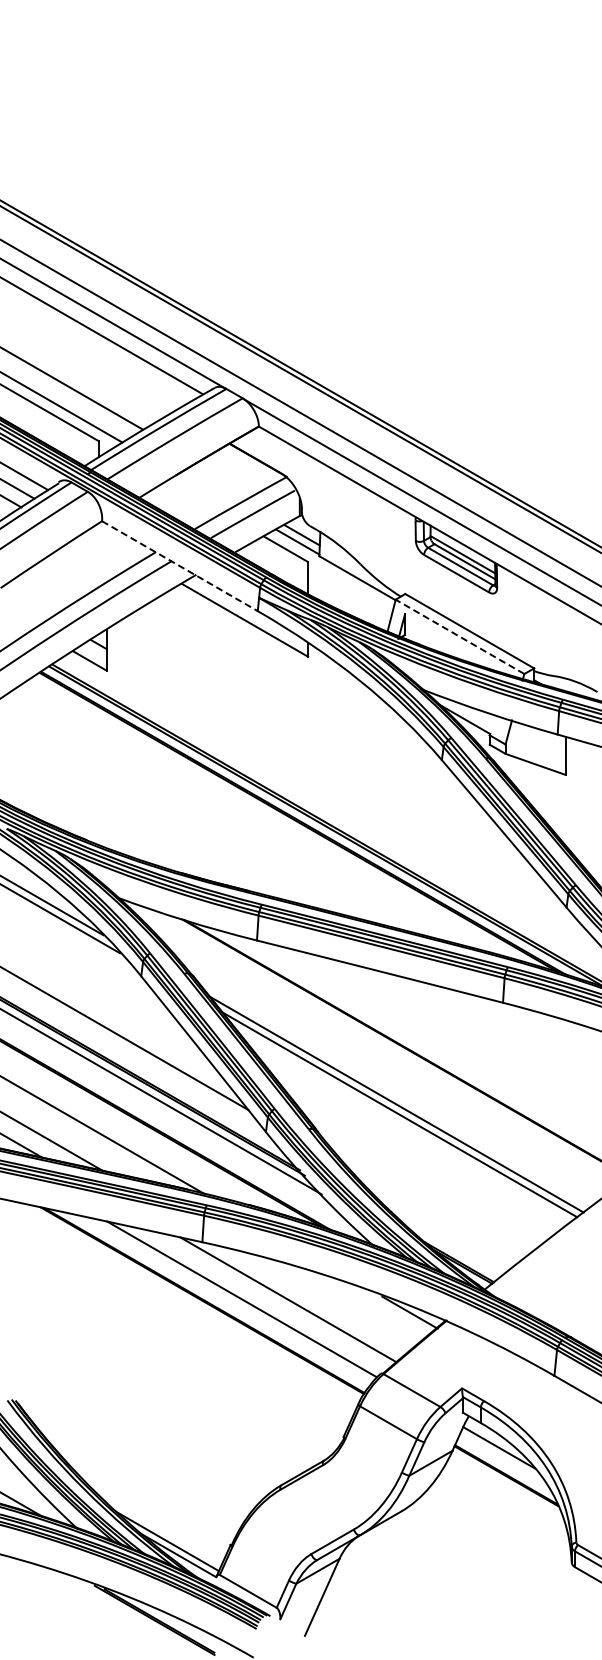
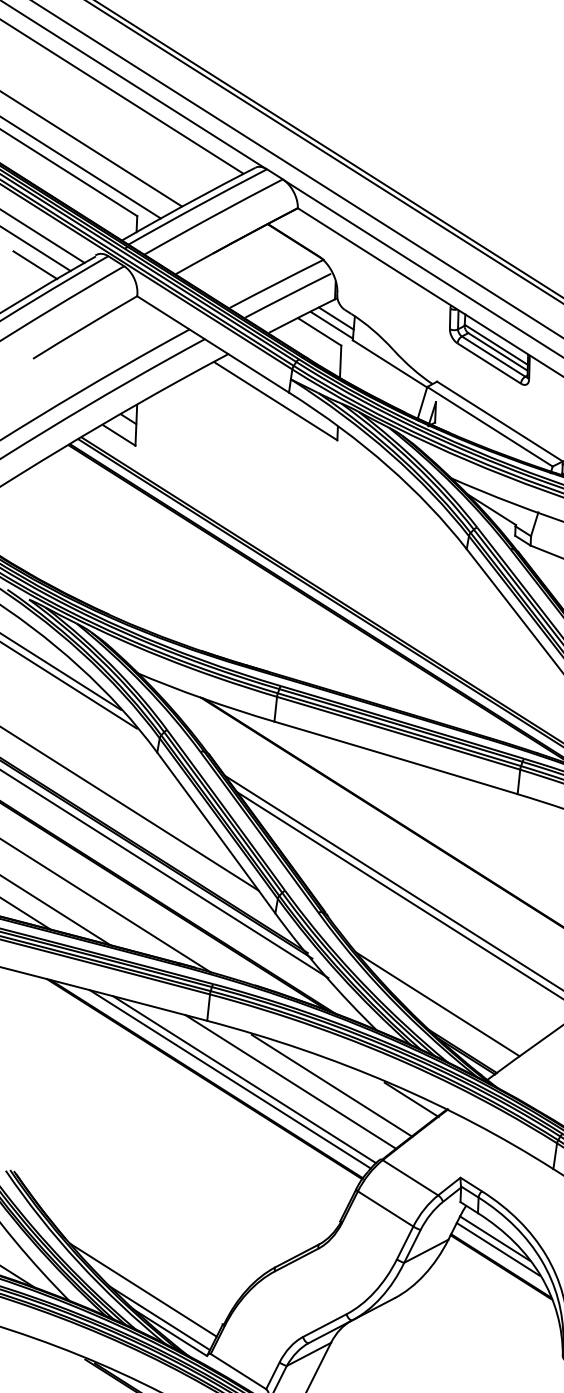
line: (179, 566) -> (212, 344), dashed -> solid
line: (459, 636) -> (489, 426), dashed -> solid
line: (431, 1215) -> (437, 1003), added
line: (227, 1299) -> (229, 1079), added
line: (329, 1301) -> (331, 1085), added
line: (502, 1457) -> (498, 1248), added
line: (149, 1513) -> (143, 1289), added

